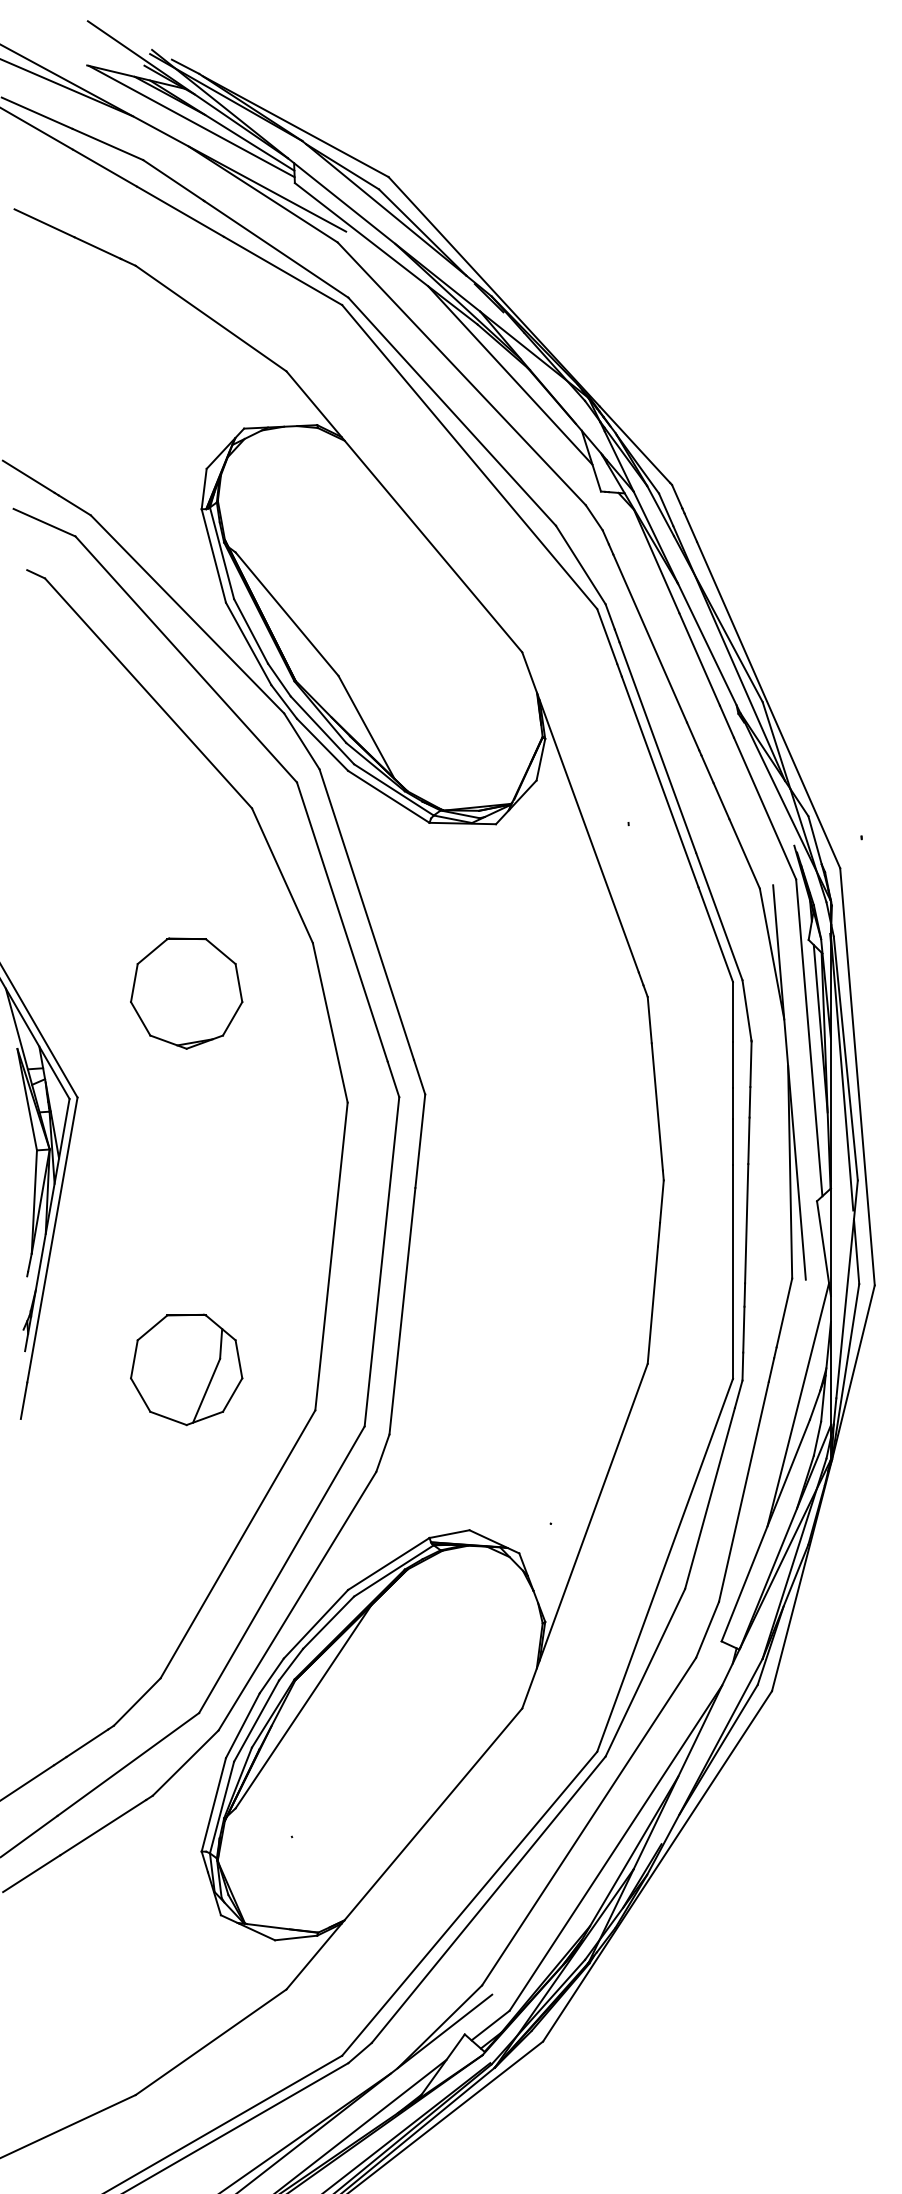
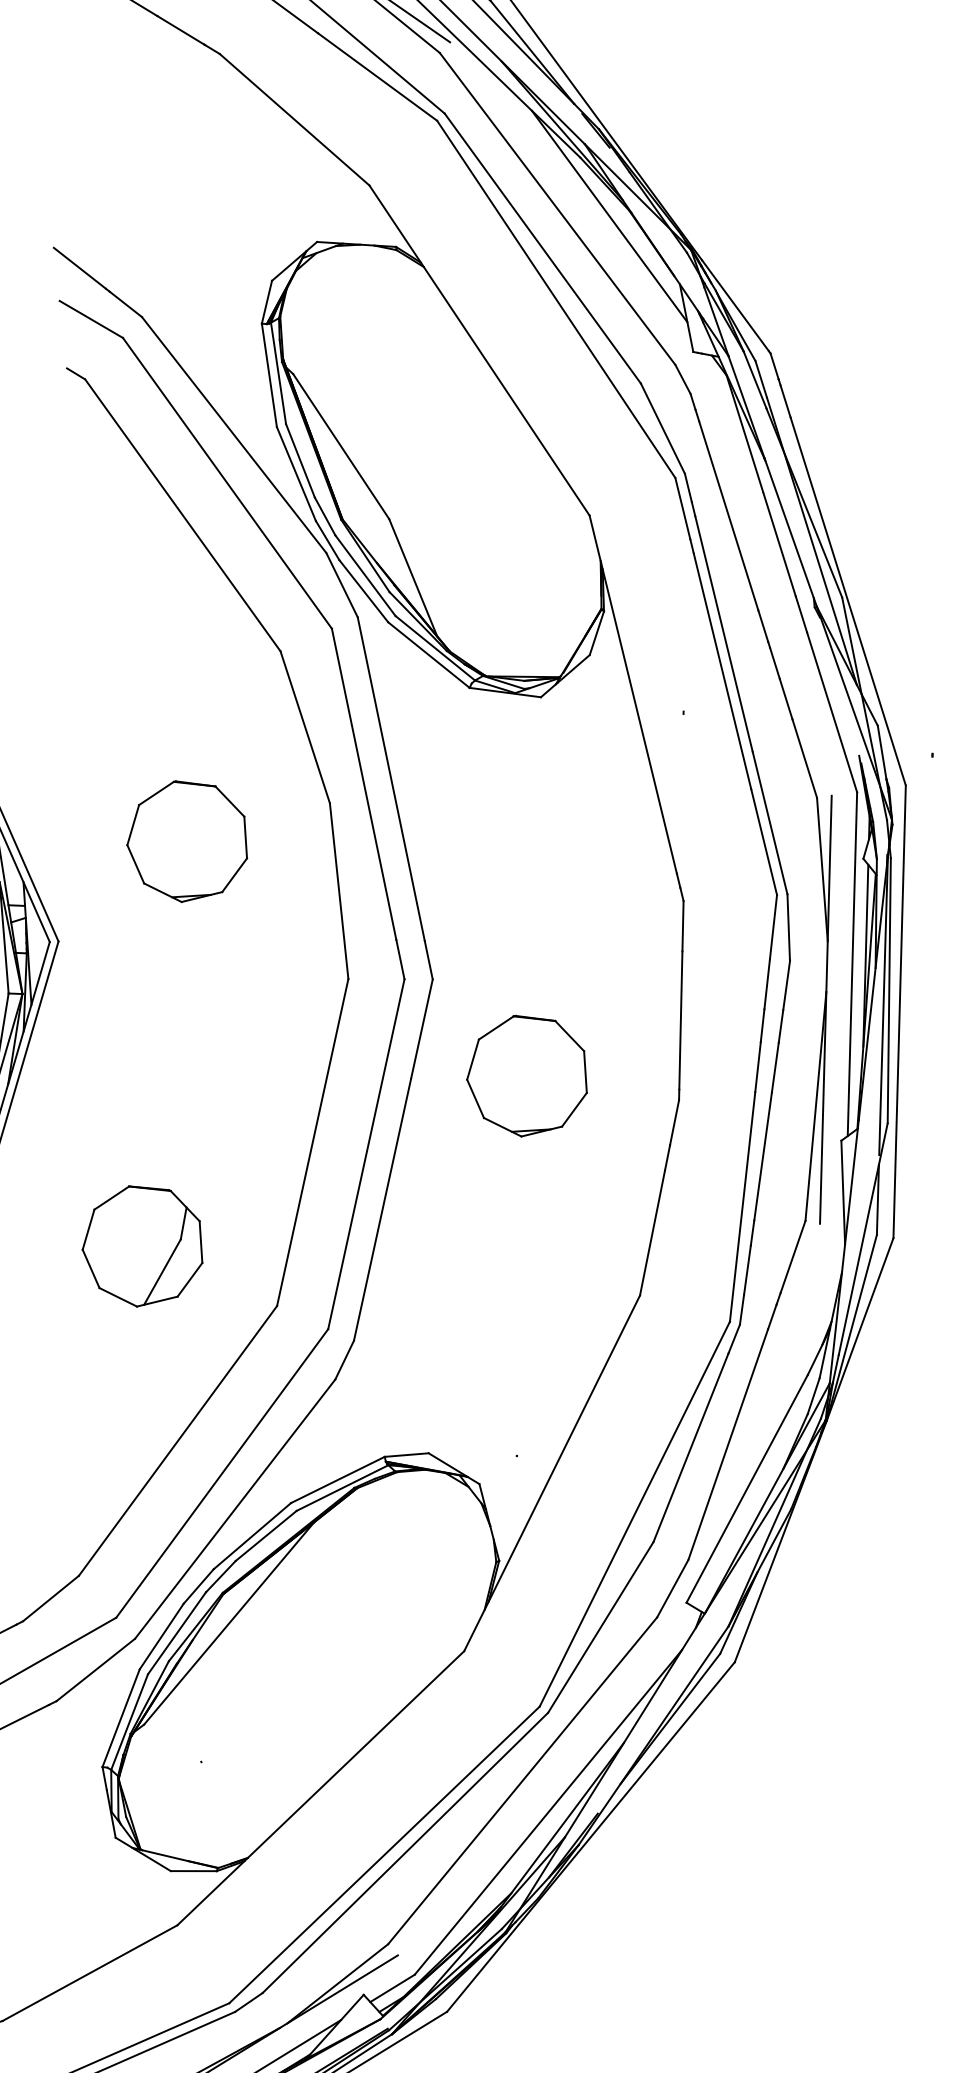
part: (522, 1174) -> (527, 1077), added
line: (798, 1404) -> (797, 1357), removed

